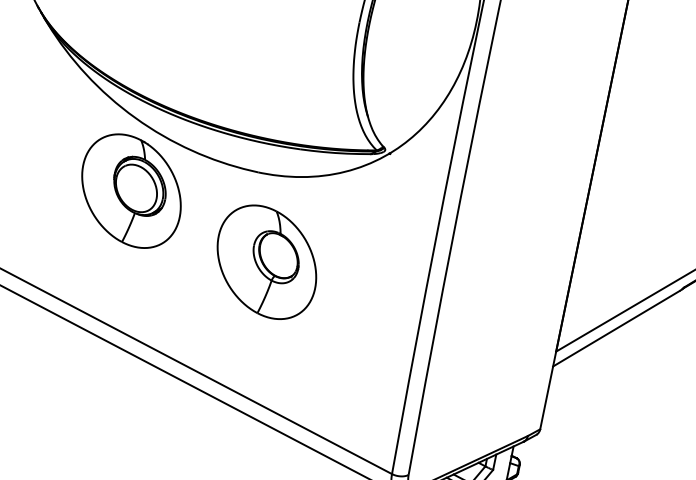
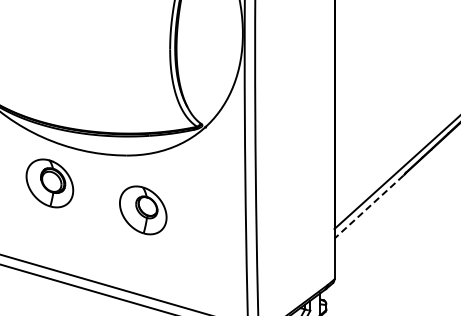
part: (130, 191) -> (49, 183), size x0.7
part: (267, 262) -> (143, 210), size x0.7
line: (616, 329) -> (369, 207), solid -> dashed

